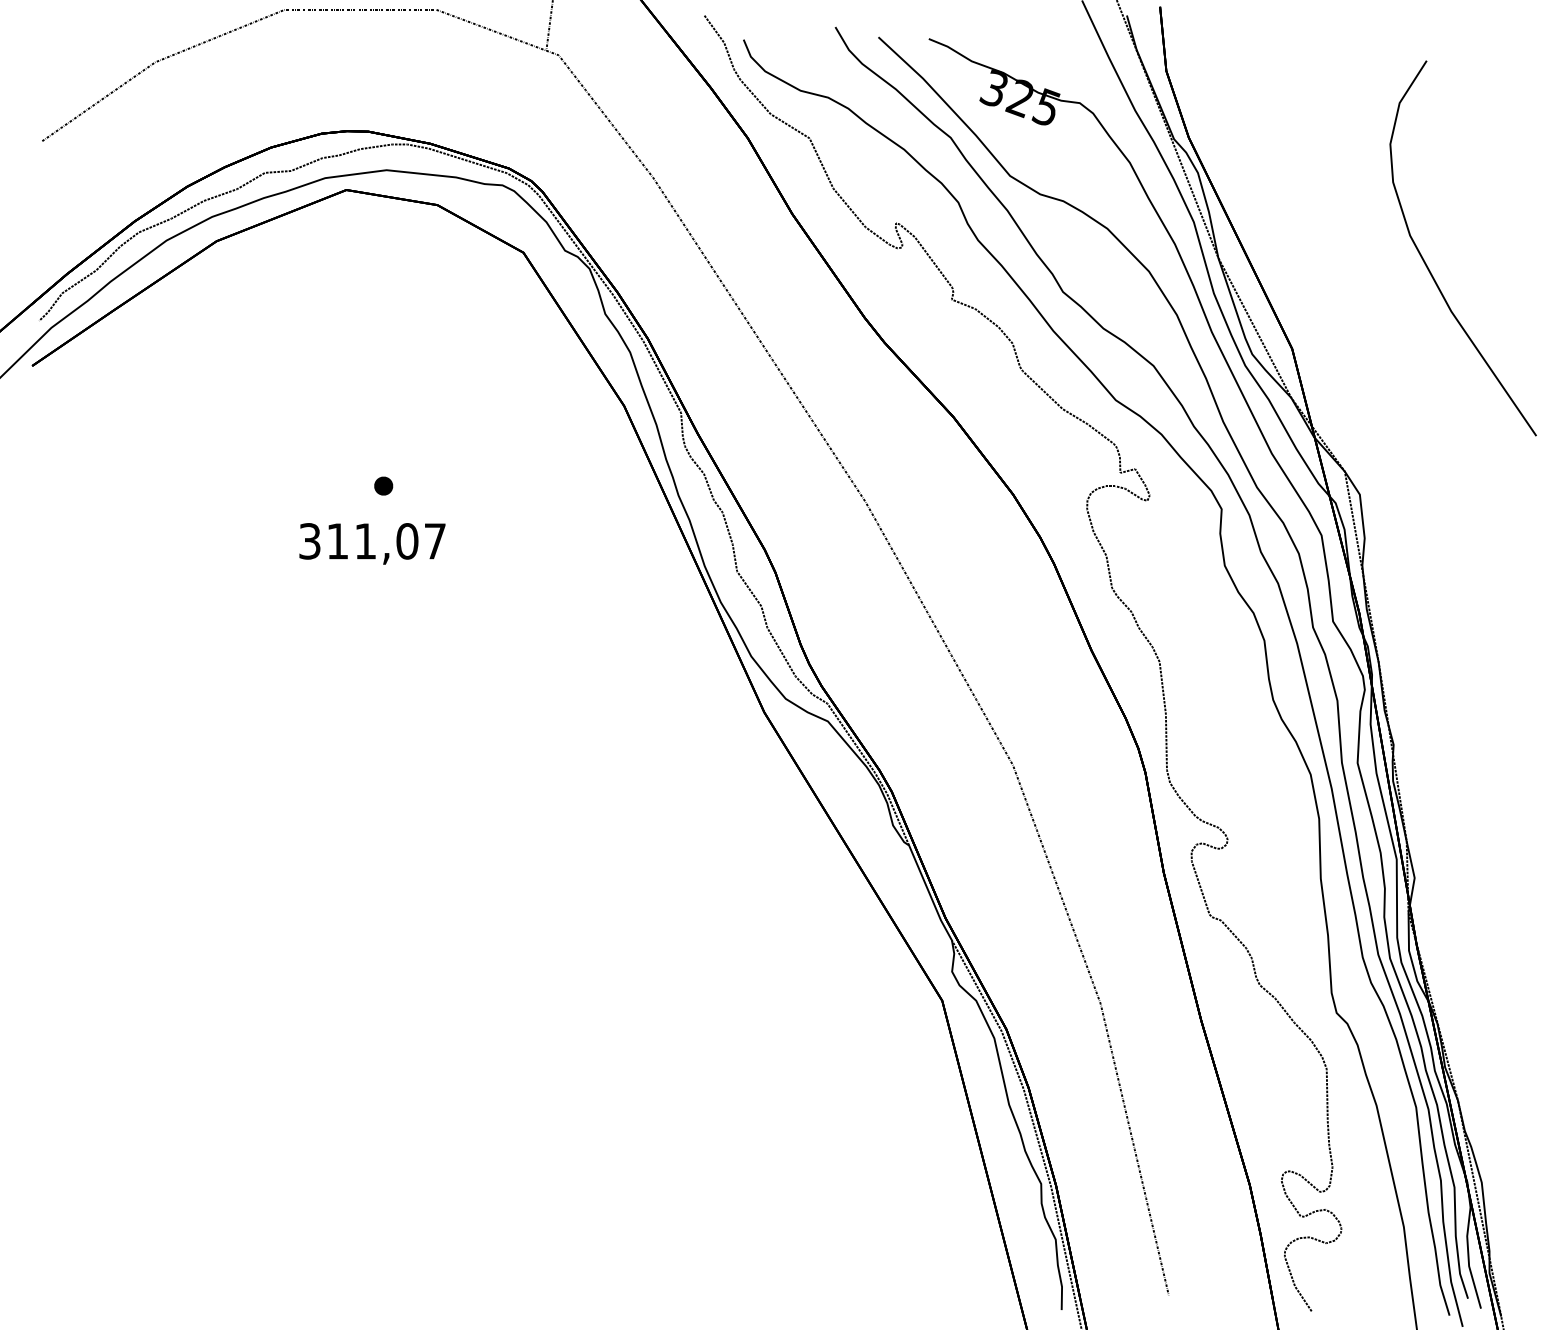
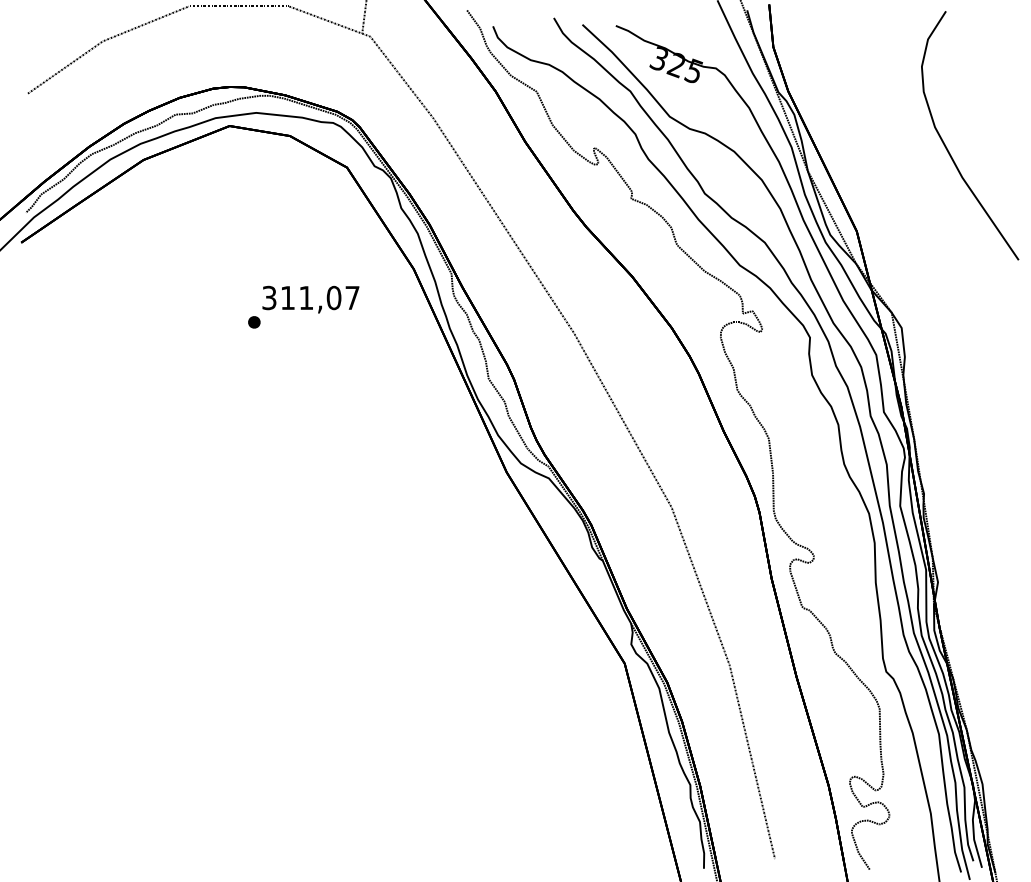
part: (1428, 266) -> (947, 147), moved
text: (371, 543) -> (310, 299), moved

